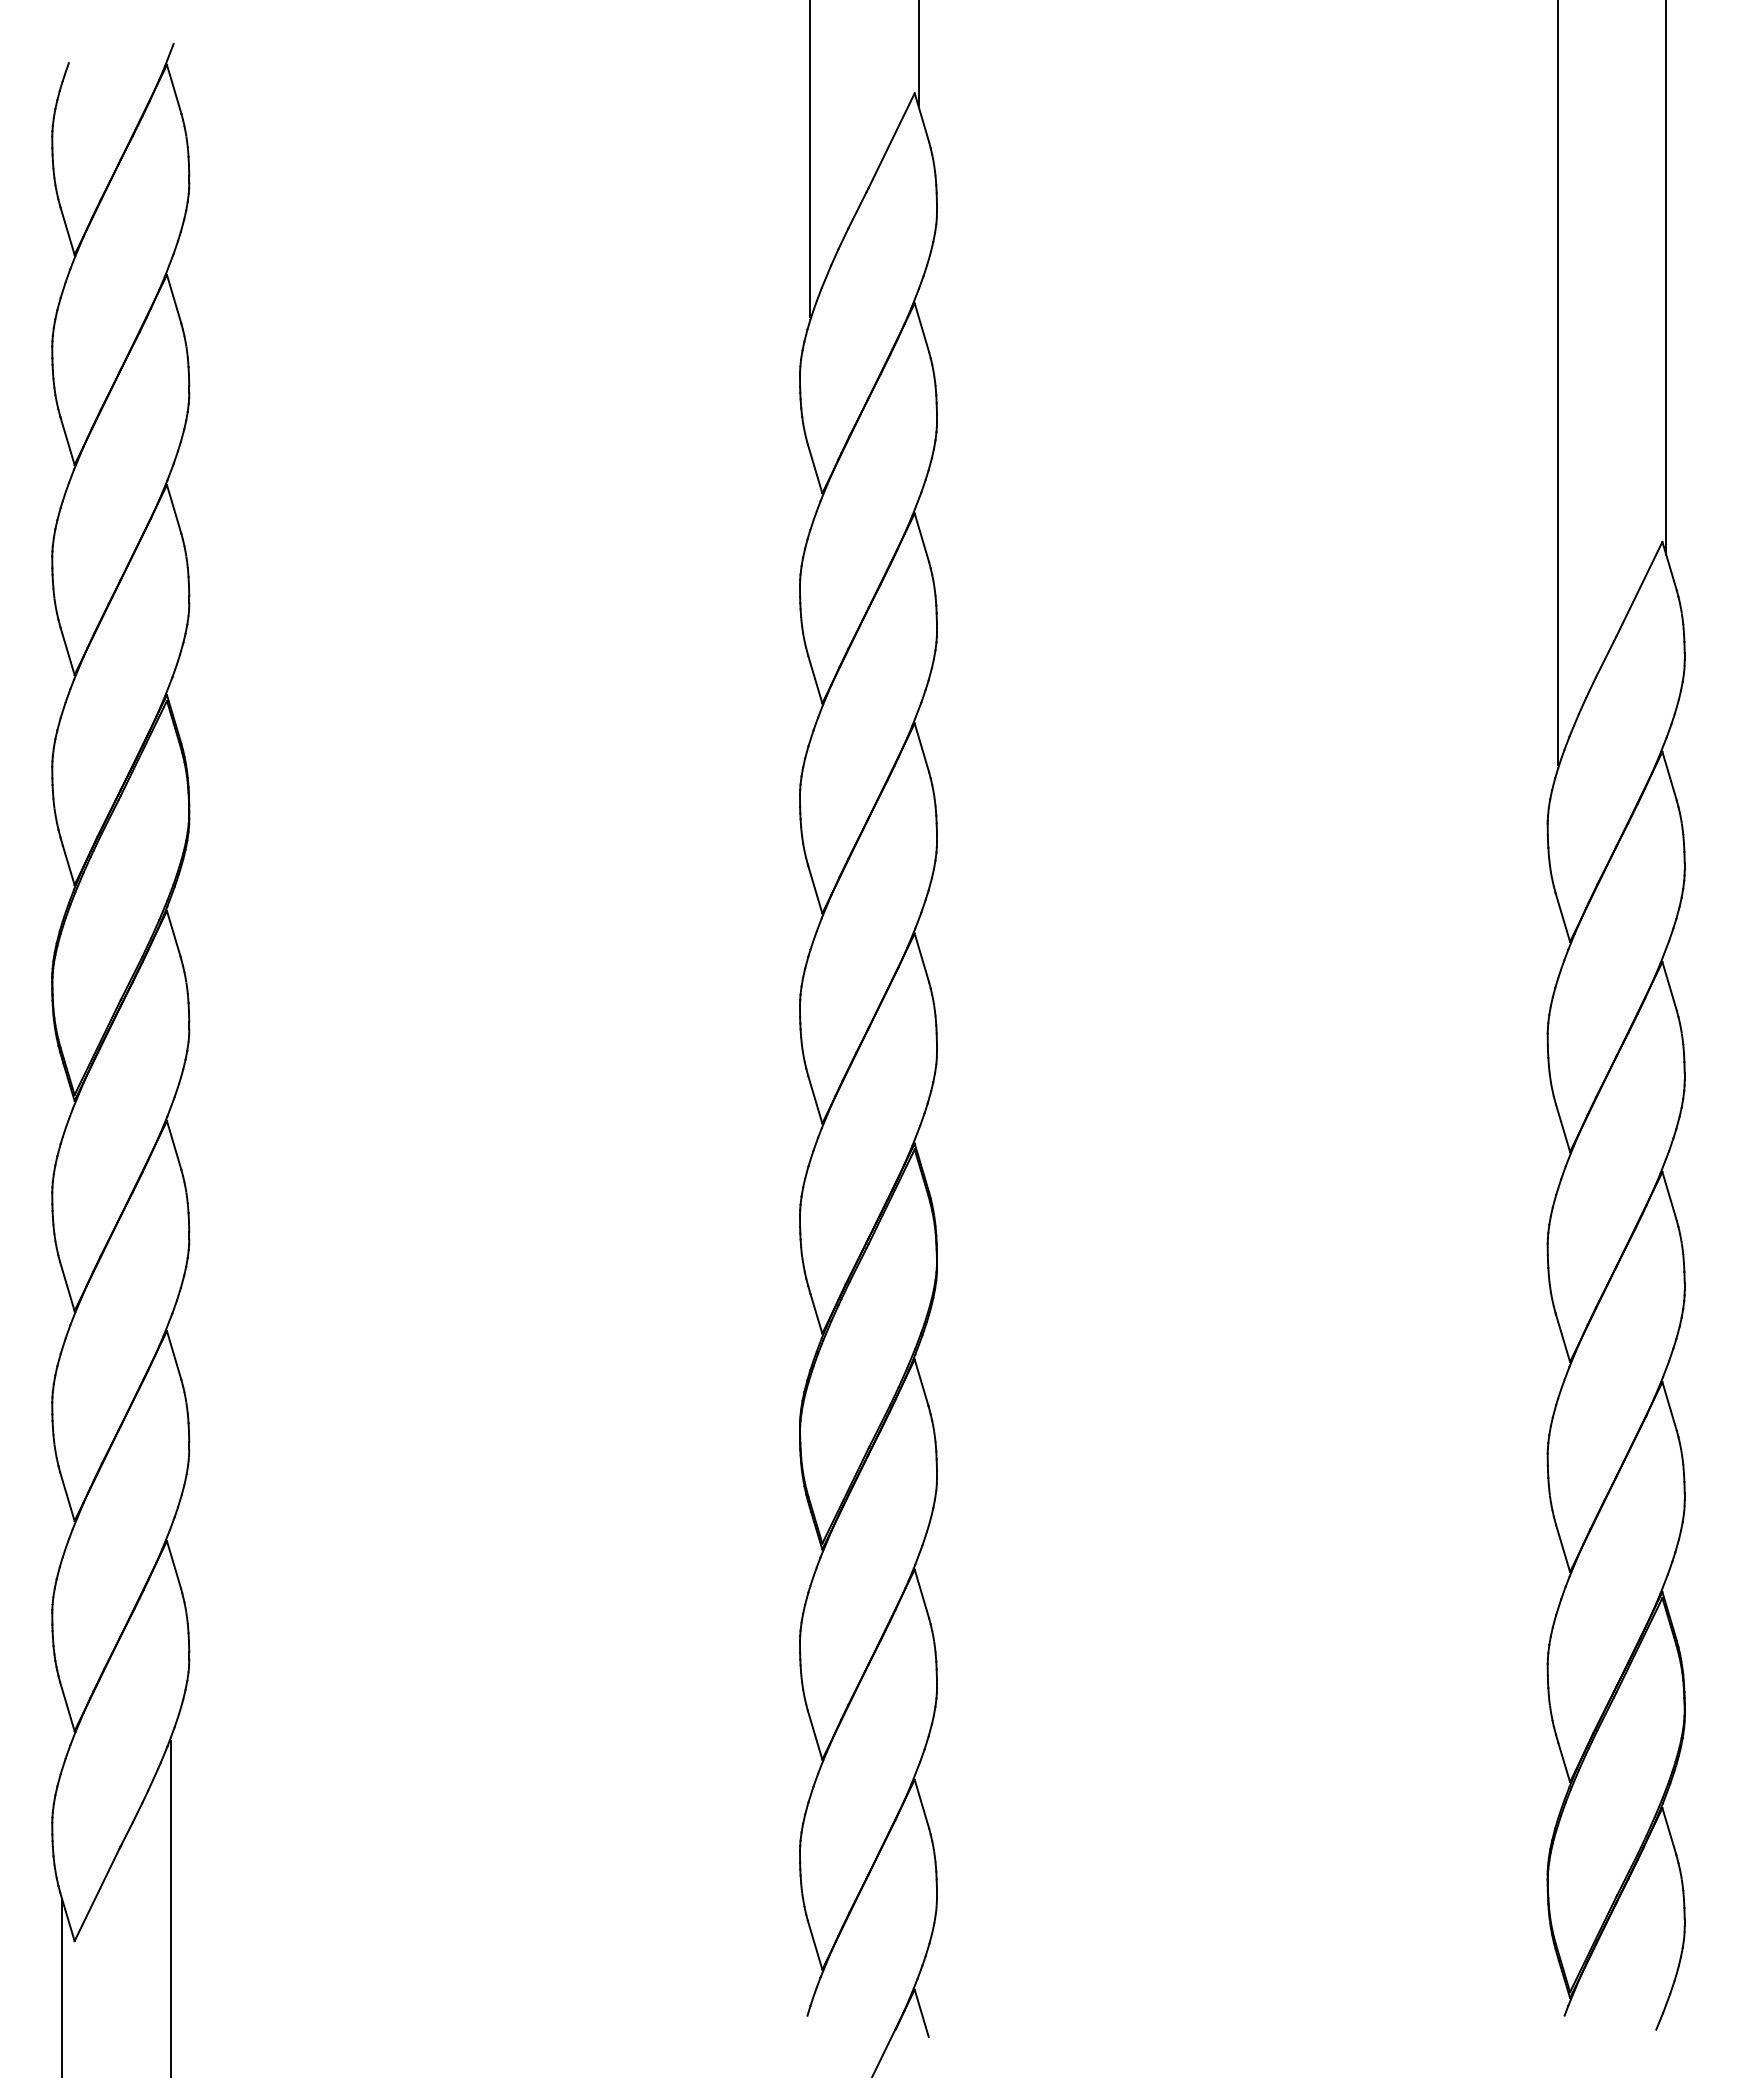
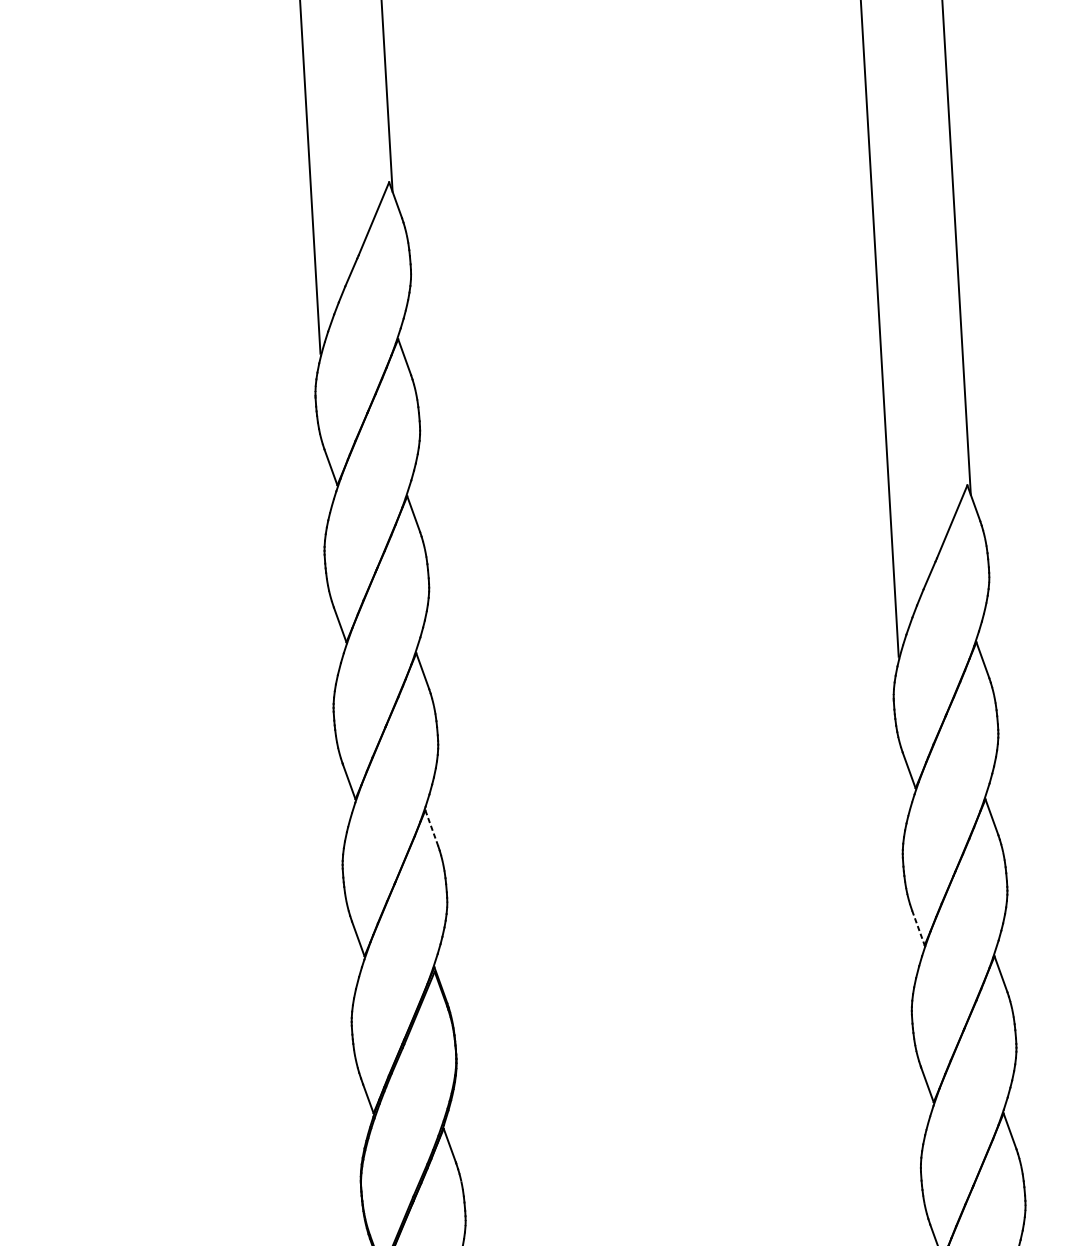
line: (921, 957) -> (431, 827), solid -> dashed
line: (1563, 1128) -> (918, 928), solid -> dashed

